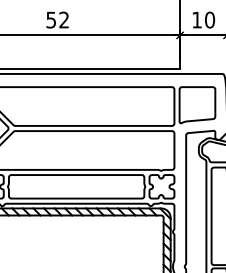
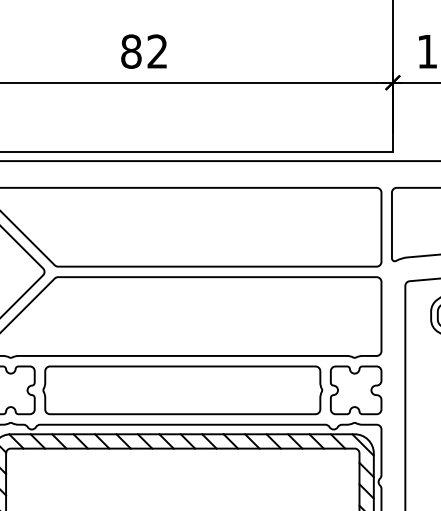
text: (51, 19) -> (131, 50), 52 -> 82

